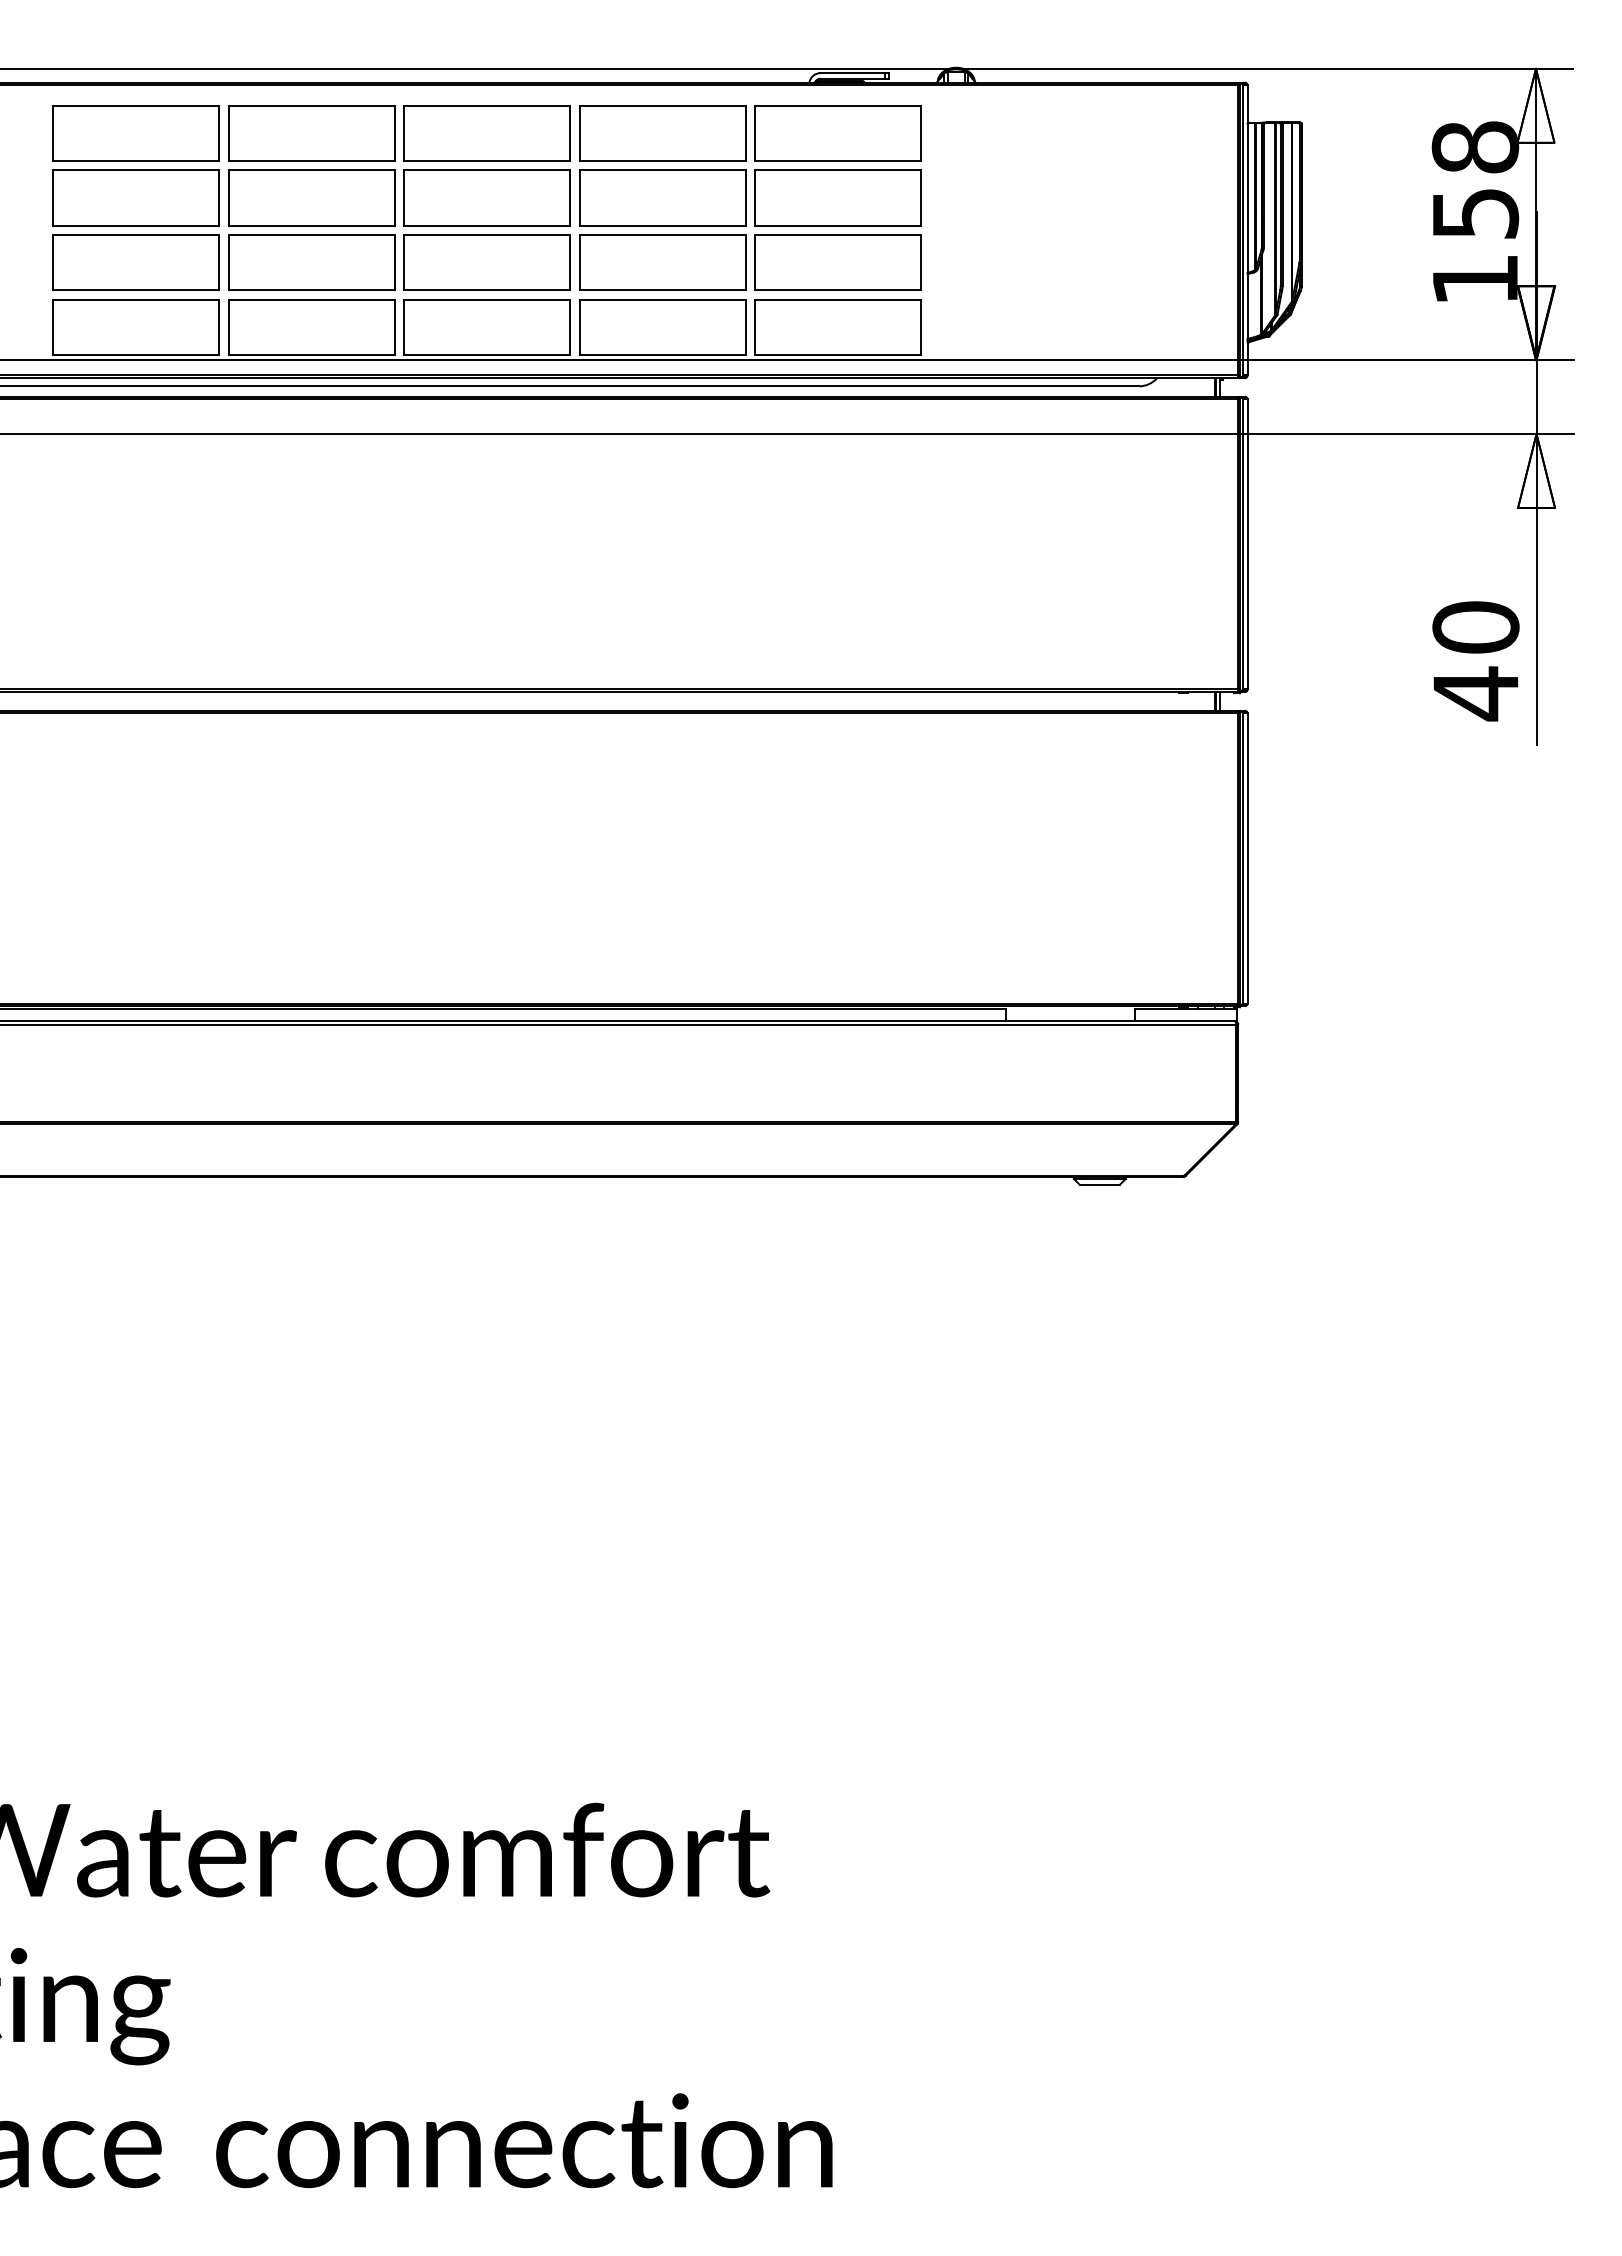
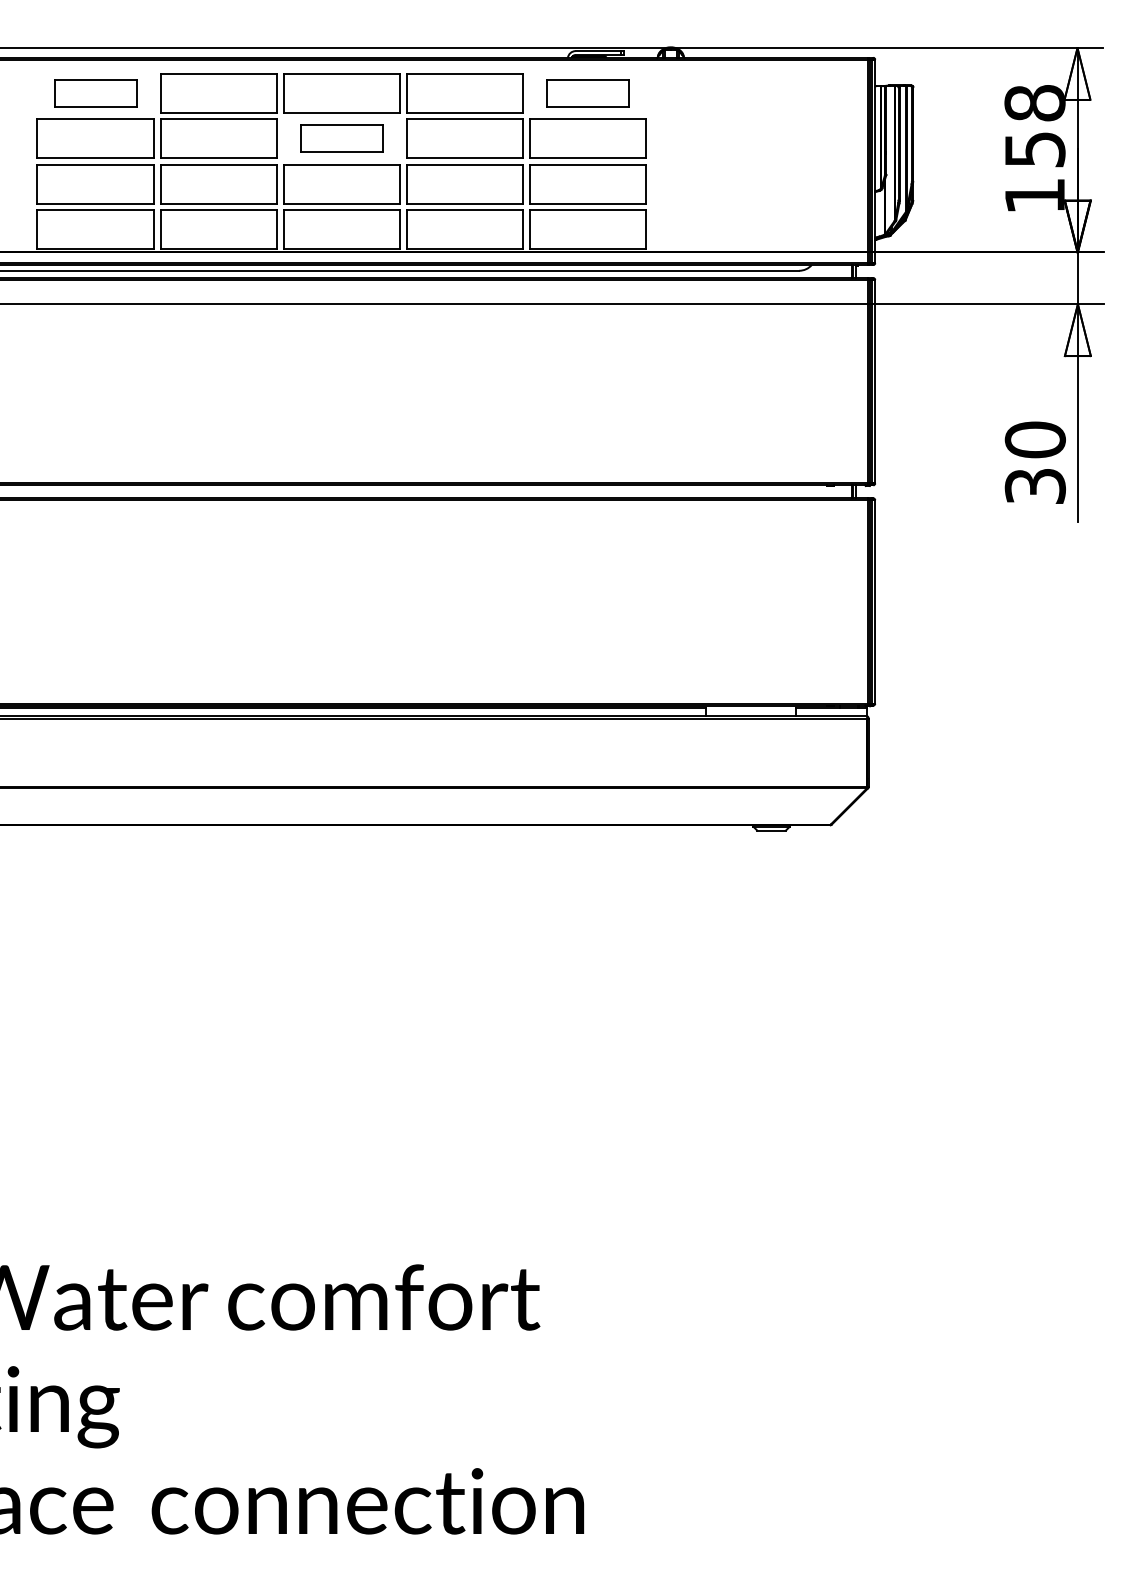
part: (135, 133) -> (95, 93), size x0.7
part: (837, 133) -> (587, 93), size x0.7
part: (486, 197) -> (341, 138), size x0.7
text: (1475, 693) -> (1035, 486), 40 -> 30

